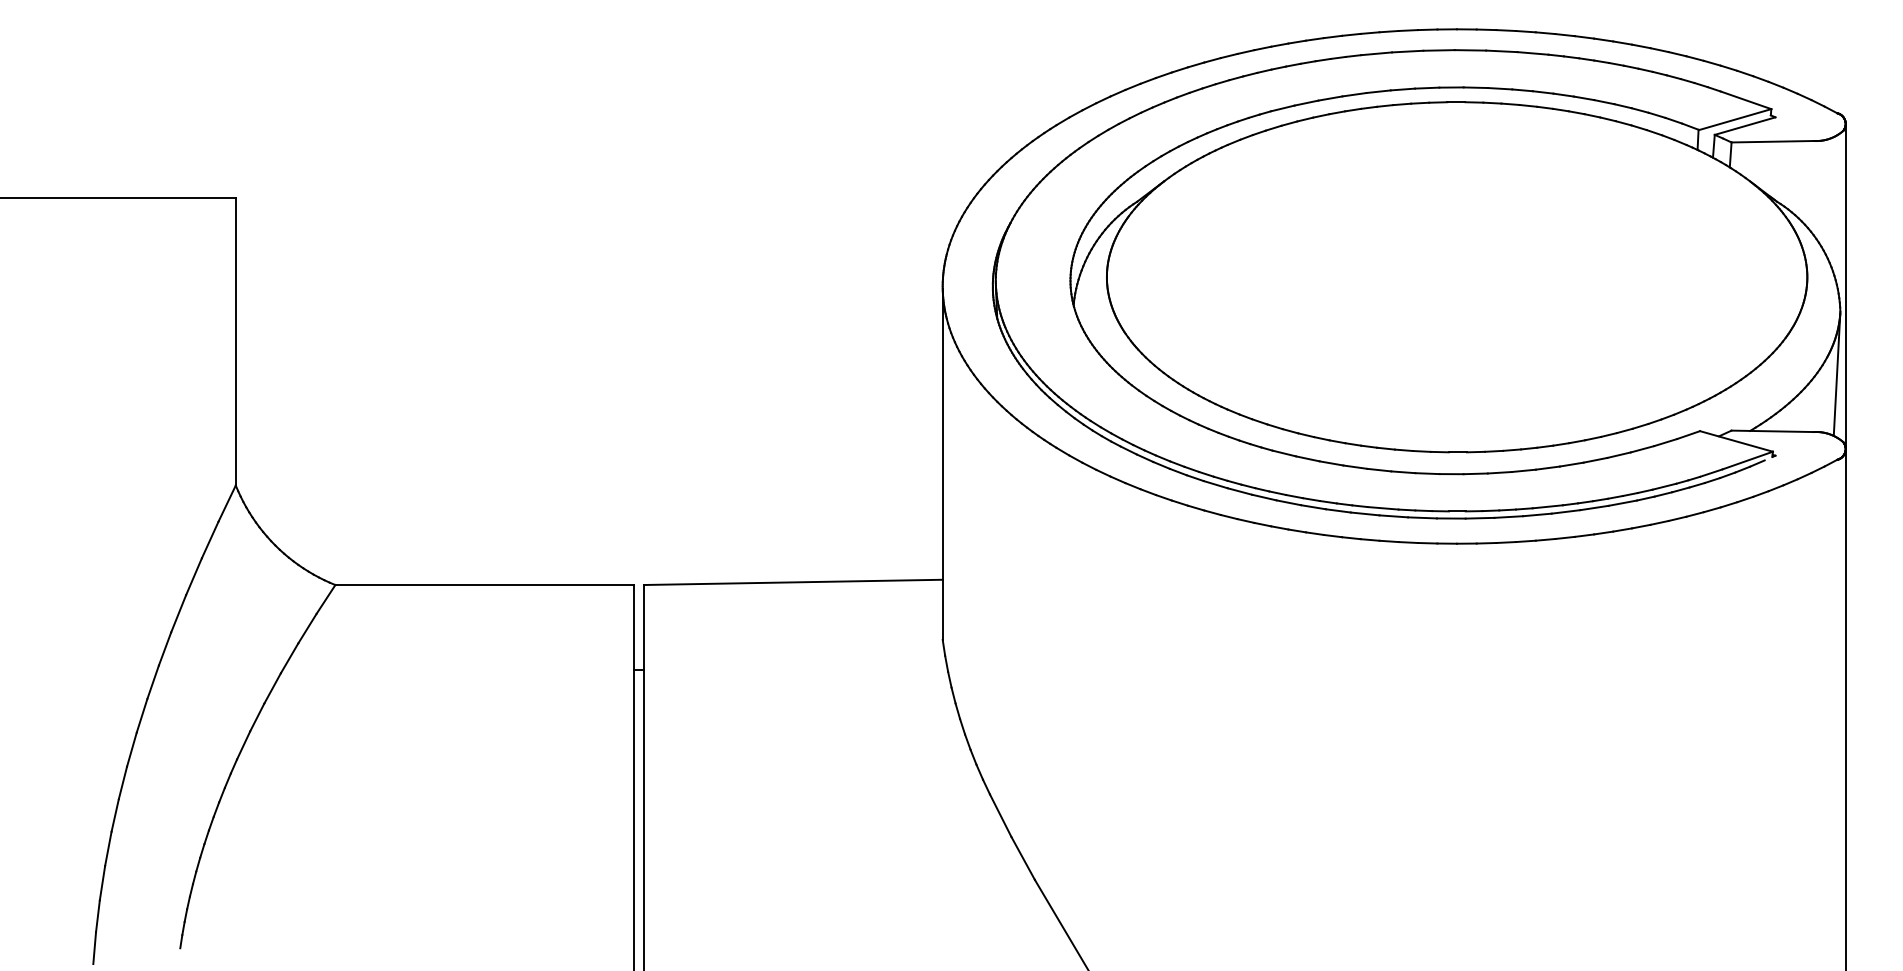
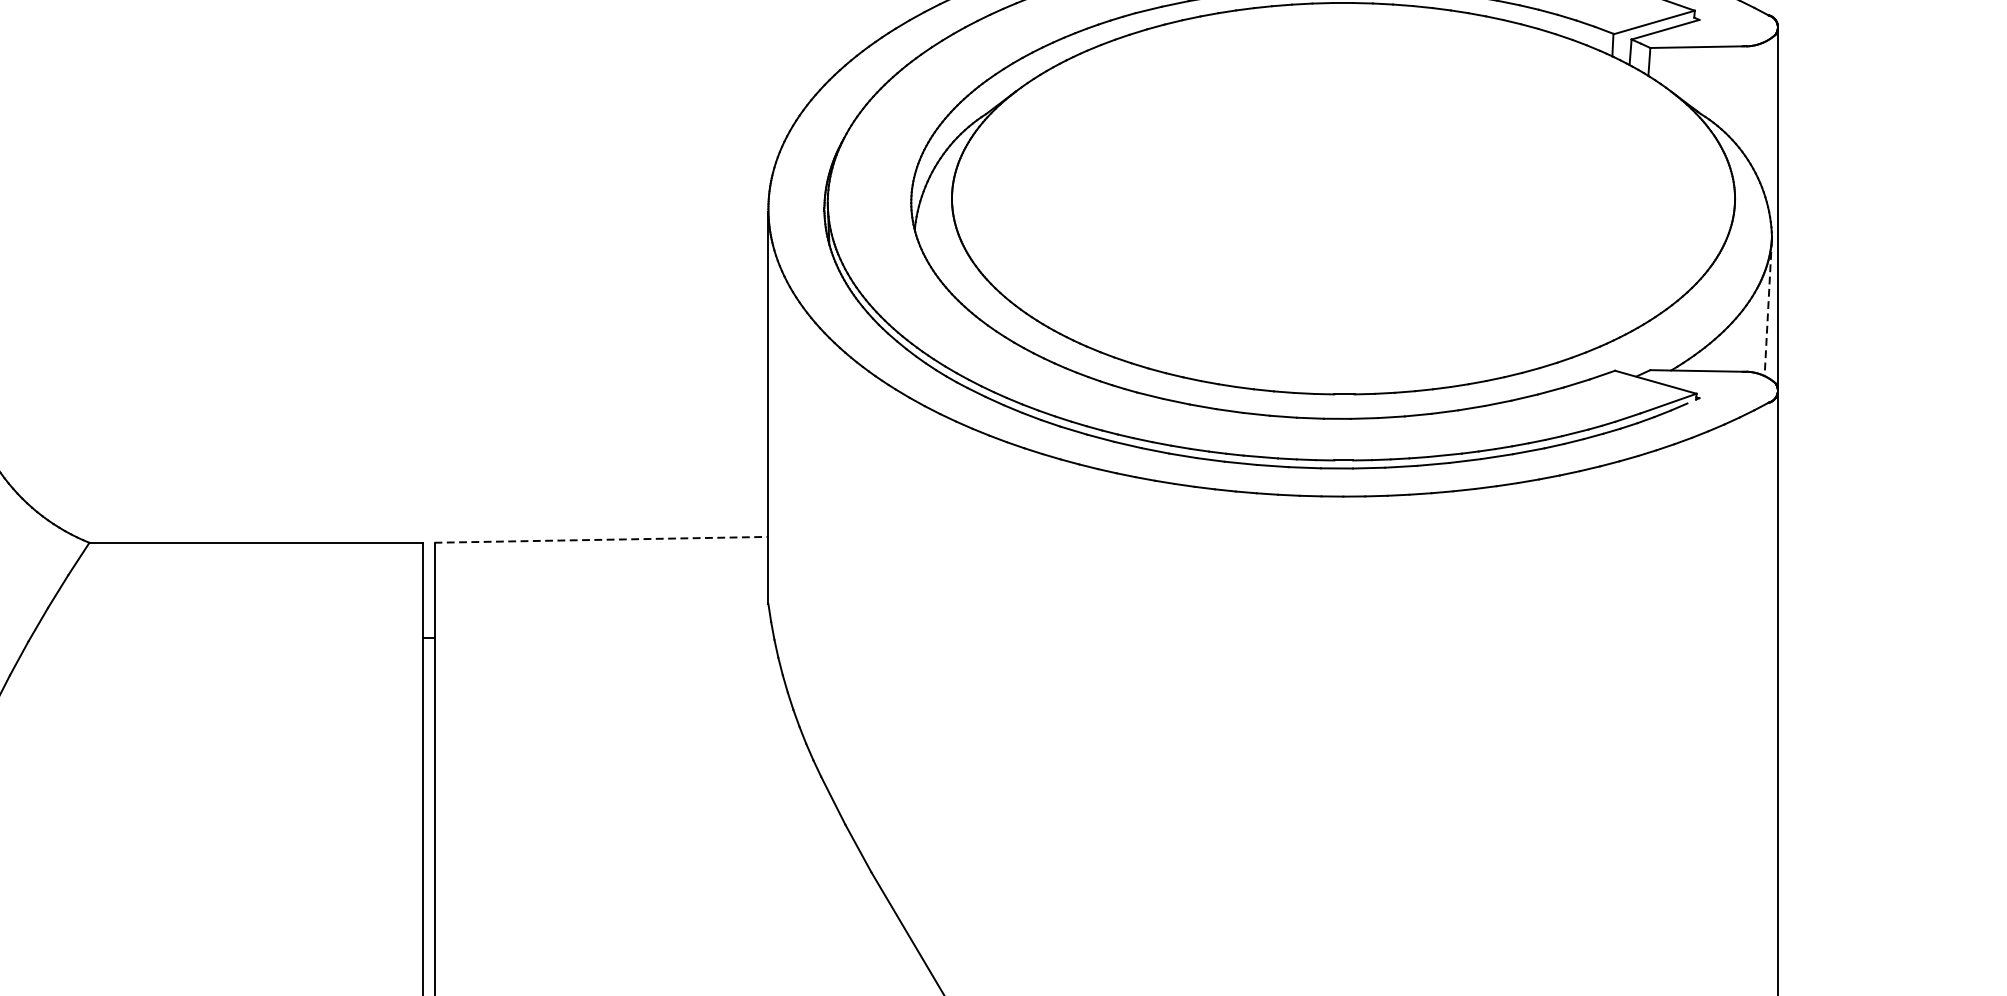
line: (1837, 374) -> (1768, 307), solid -> dashed
line: (793, 582) -> (601, 539), solid -> dashed

